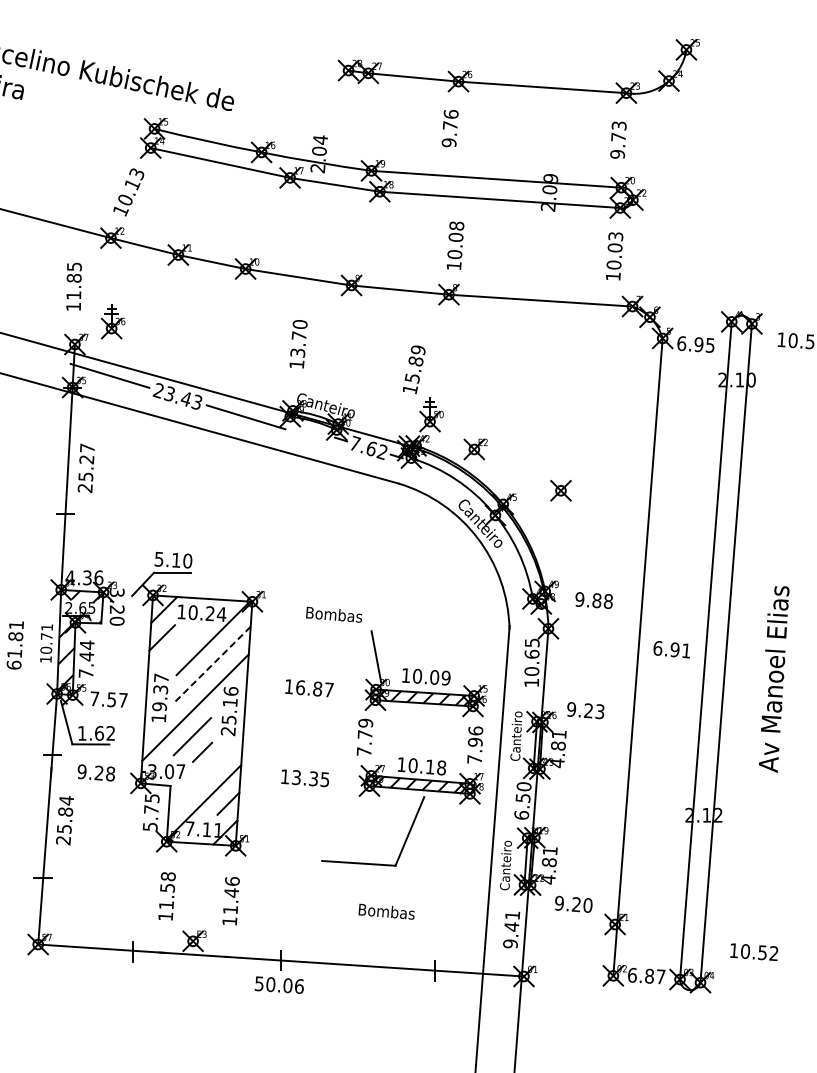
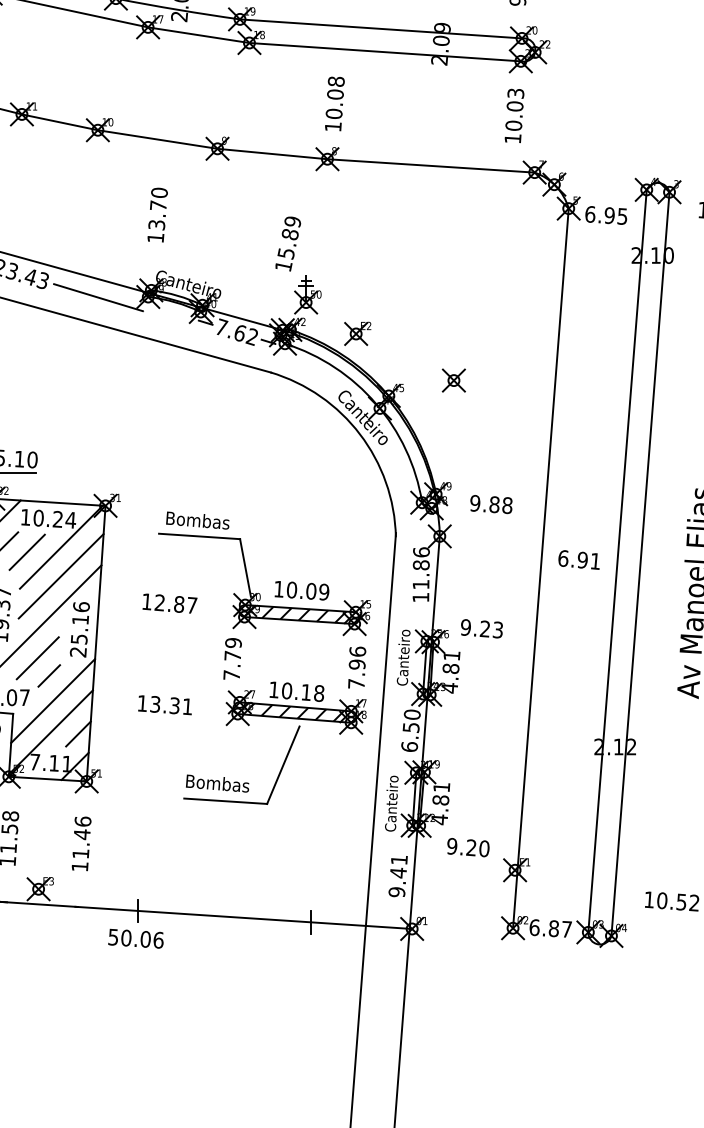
line: (335, 628) -> (199, 536), added
line: (182, 642) -> (26, 551), added
text: (531, 656) -> (420, 567), 10.65 -> 11.86
line: (213, 664) -> (61, 576), dashed -> solid
text: (299, 687) -> (158, 602), 16.87 -> 12.87
line: (205, 774) -> (52, 700), added
text: (324, 779) -> (186, 706), 13.35 -> 13.31
text: (386, 911) -> (217, 783), moved

